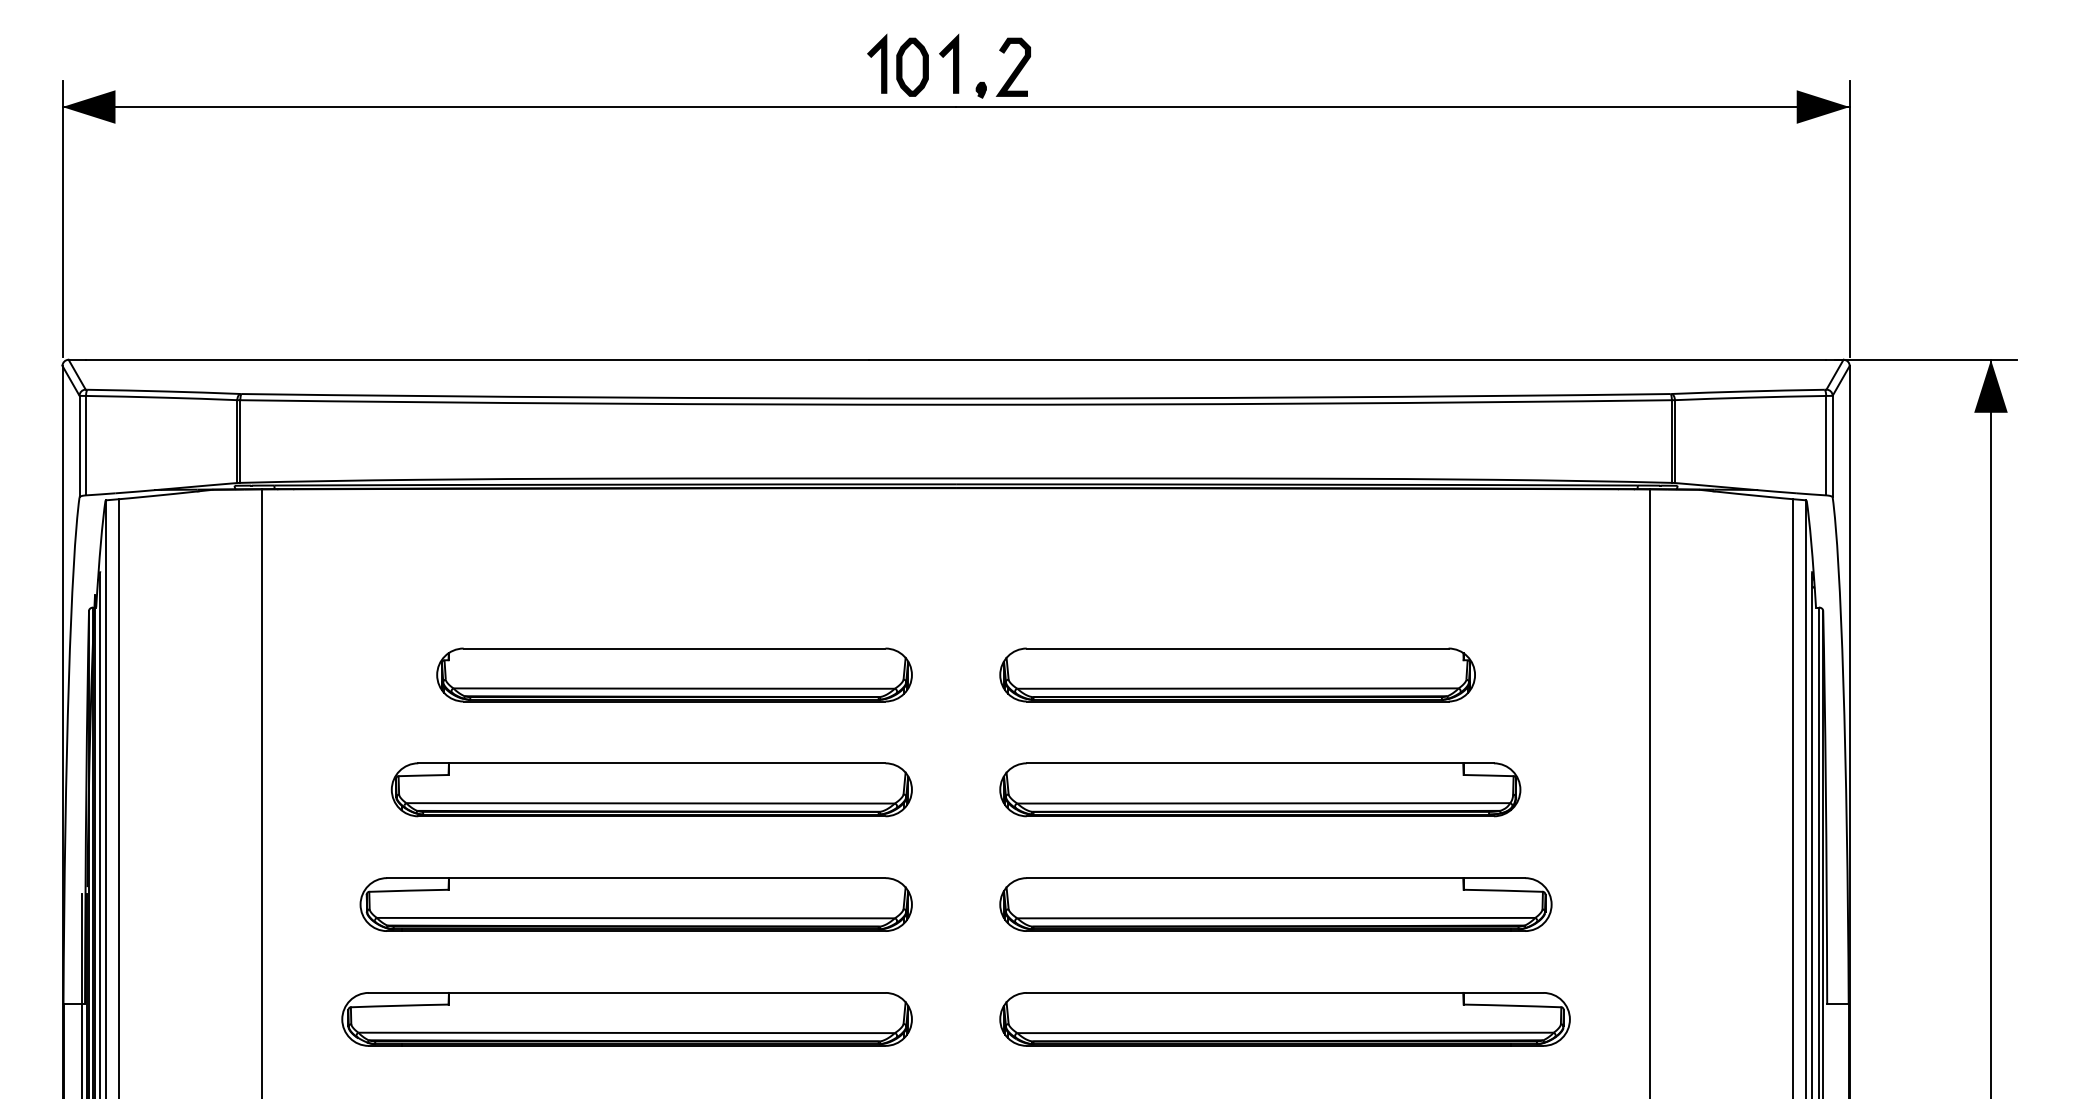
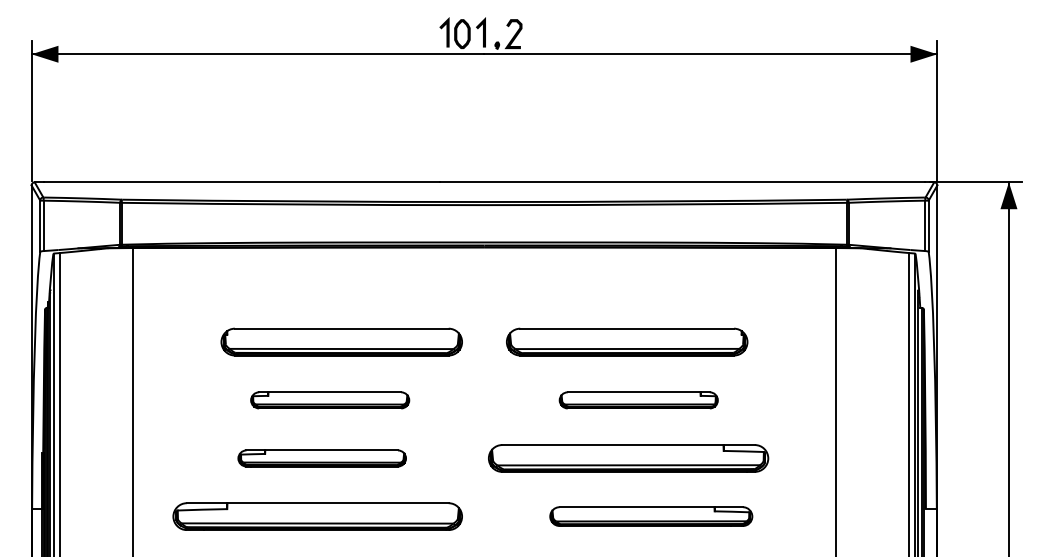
part: (650, 790) -> (329, 400), size x0.6
part: (1260, 790) -> (638, 400), size x0.6
part: (634, 904) -> (321, 458), size x0.6
part: (1275, 904) -> (628, 458), moved
part: (1285, 1019) -> (651, 516), size x0.7

